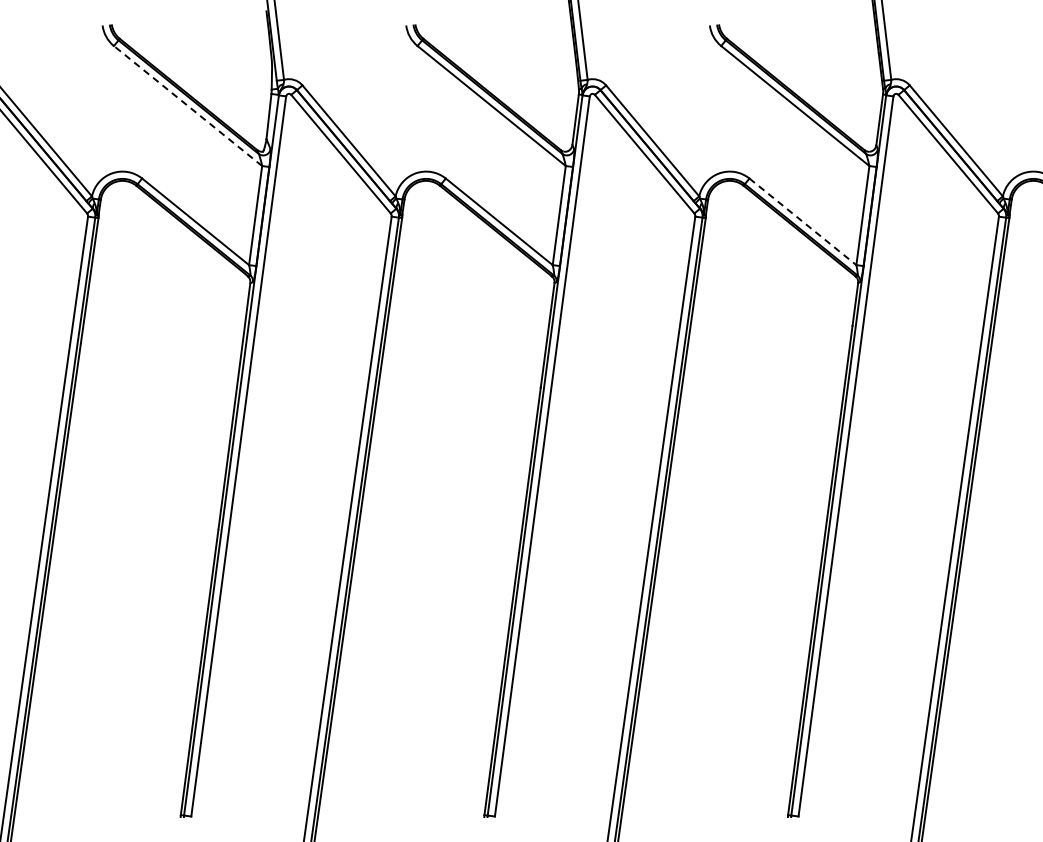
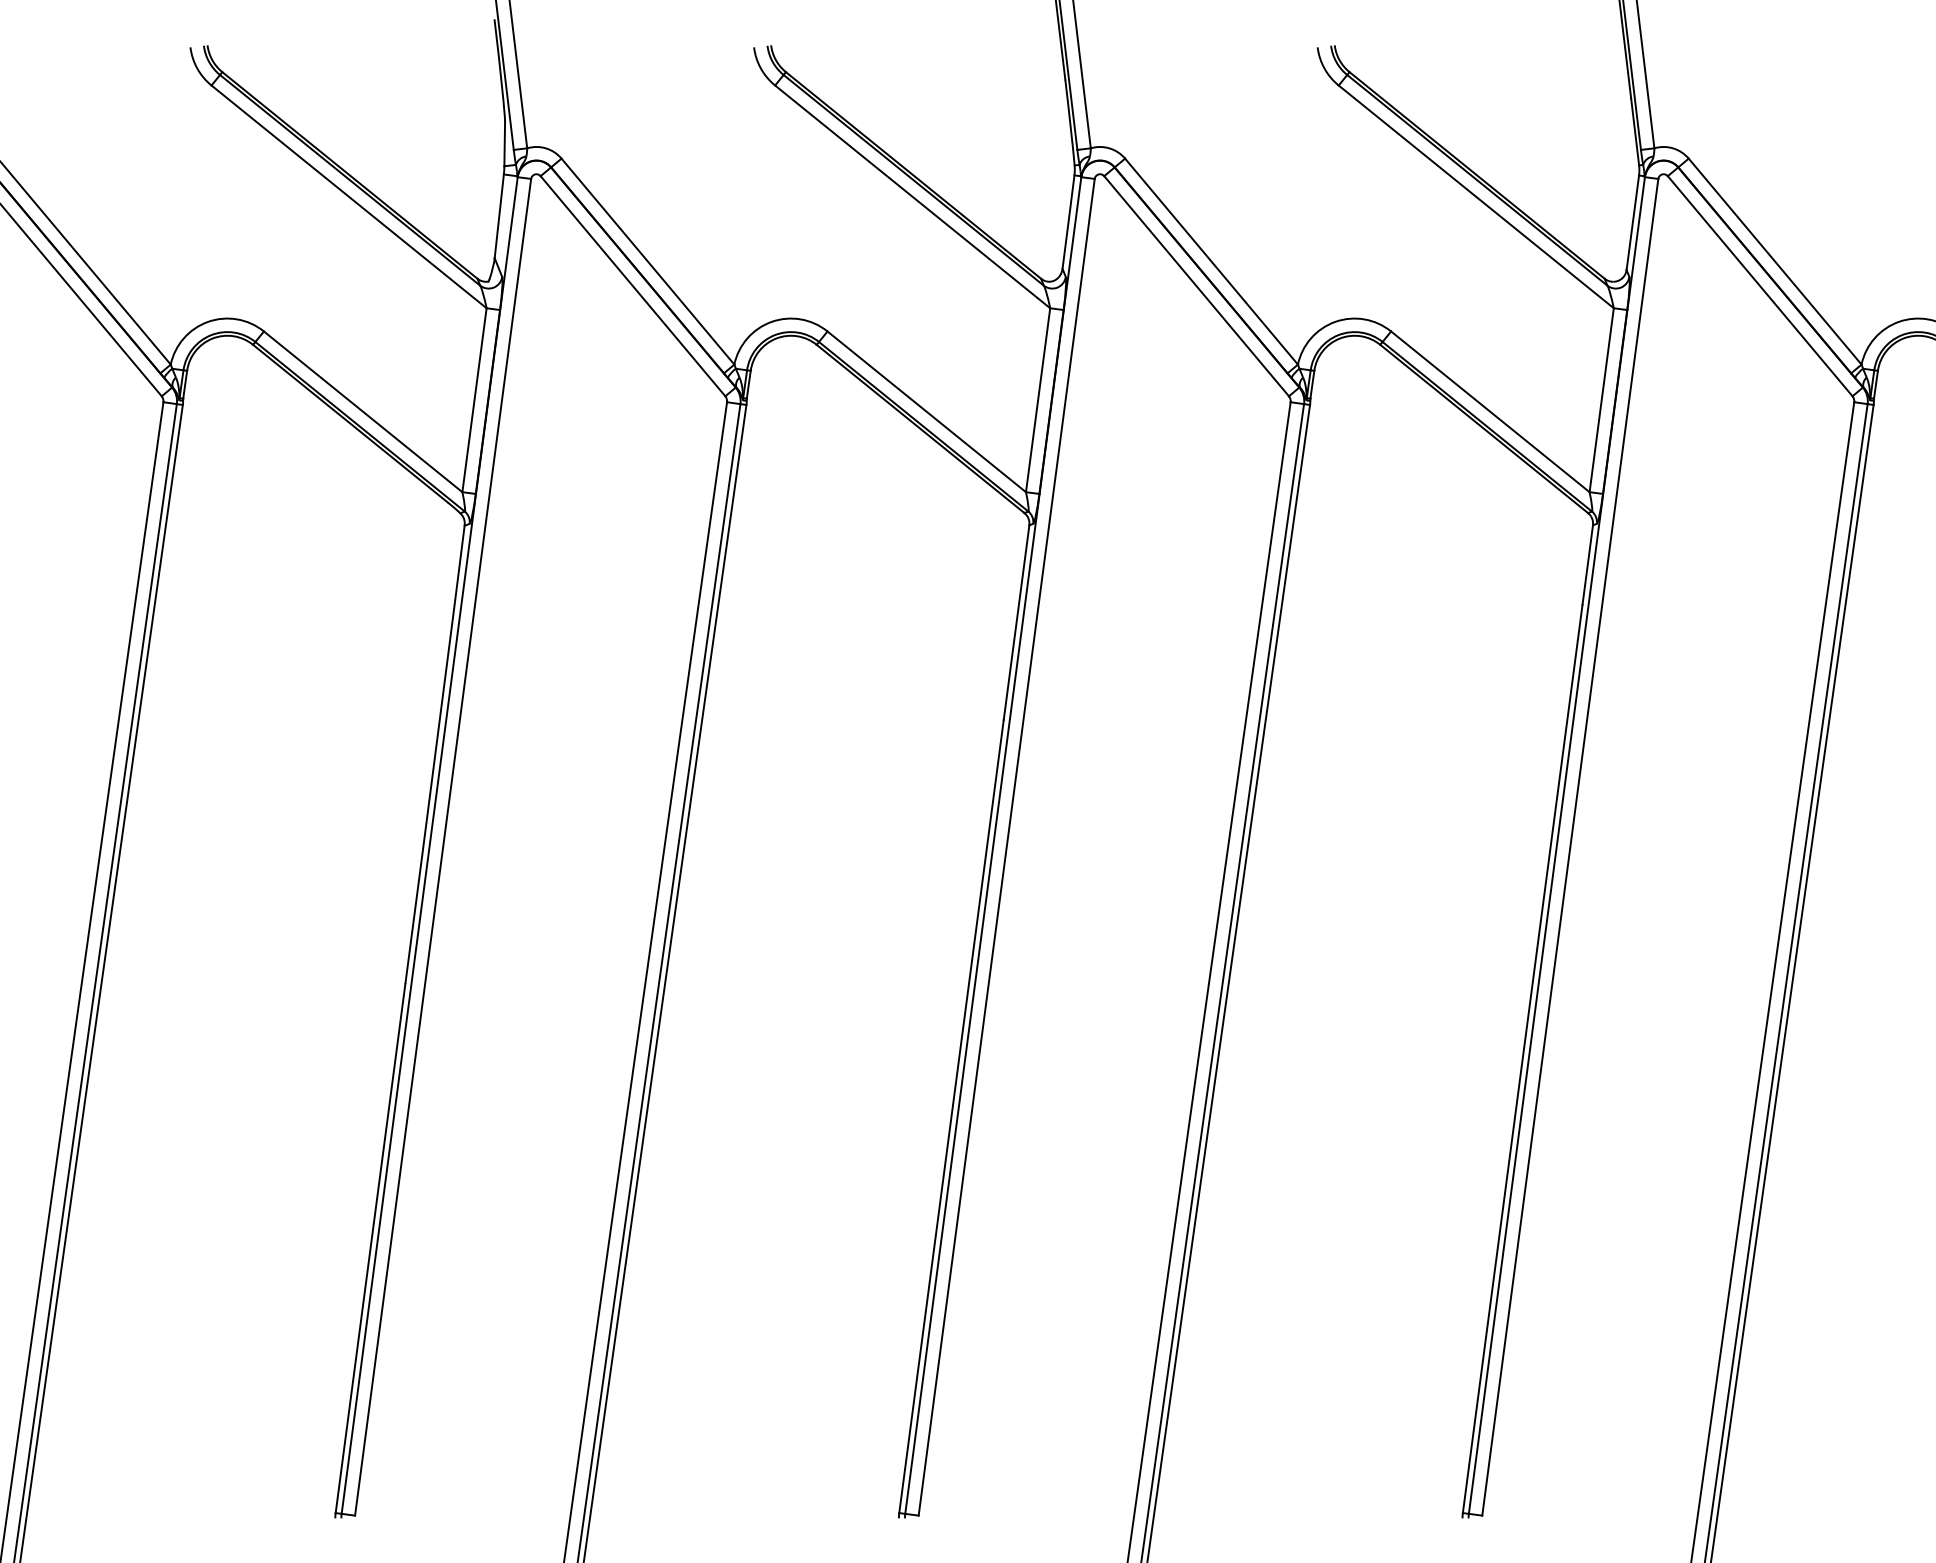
line: (187, 105) -> (348, 195), dashed -> solid
line: (802, 221) -> (1489, 411), dashed -> solid

